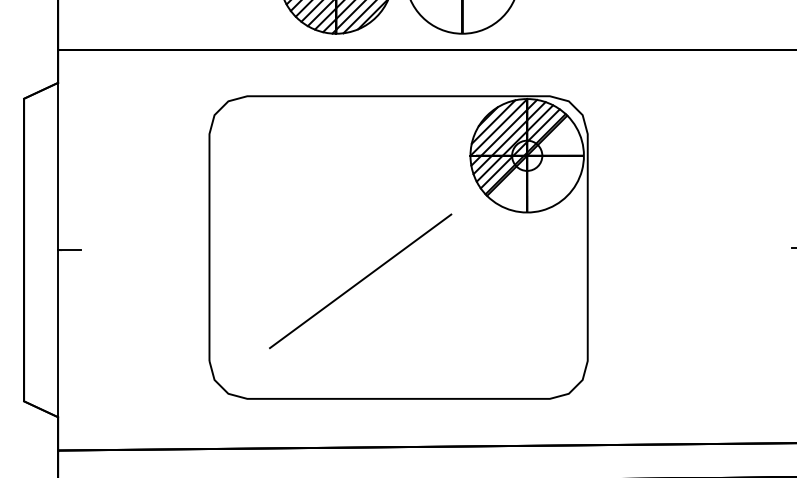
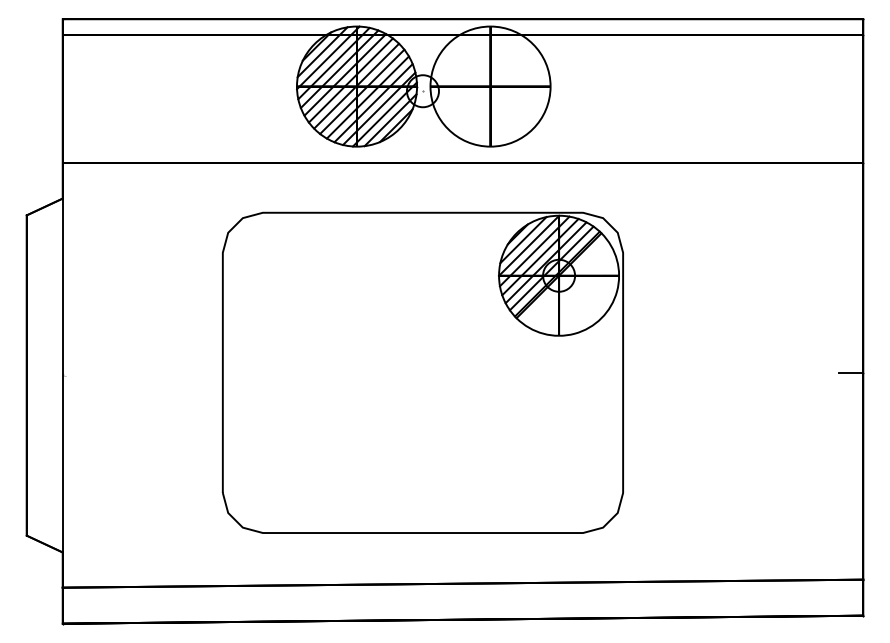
line: (69, 250) -> (74, 375), removed
line: (360, 281) -> (382, 408), removed

